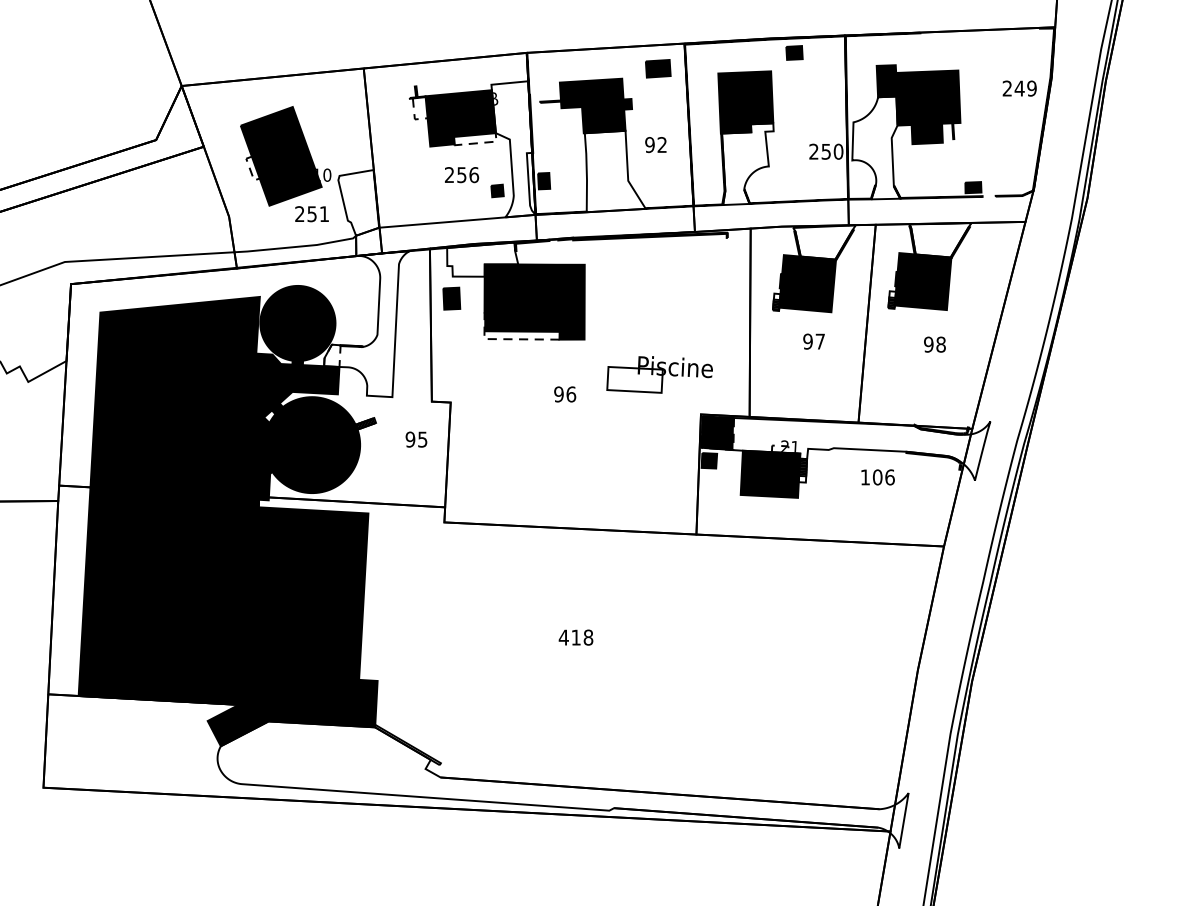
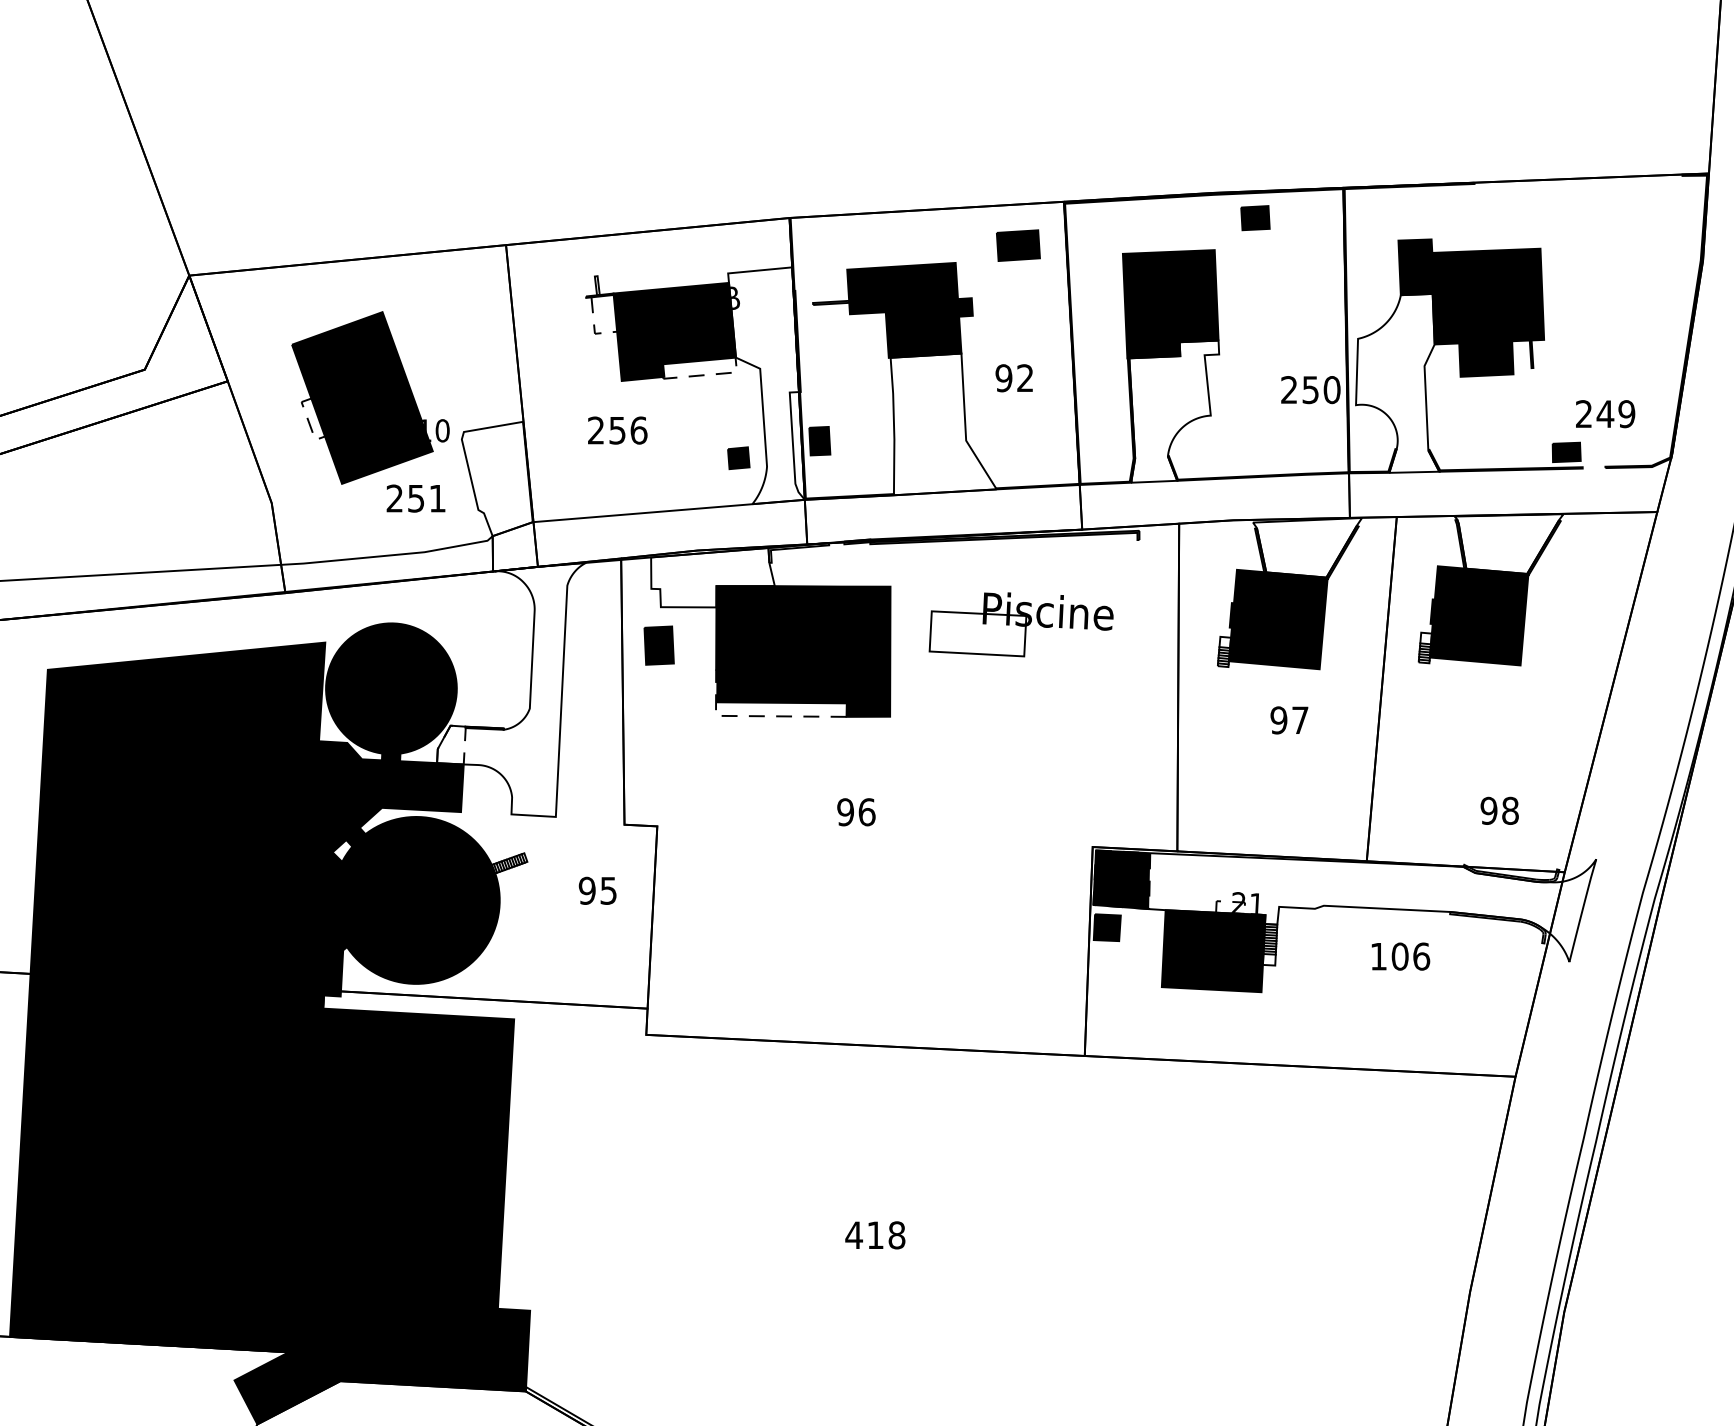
text: (1019, 88) -> (1605, 413), moved
text: (462, 175) -> (618, 431), moved
text: (934, 344) -> (1498, 810), moved
part: (659, 374) -> (1020, 624), moved

